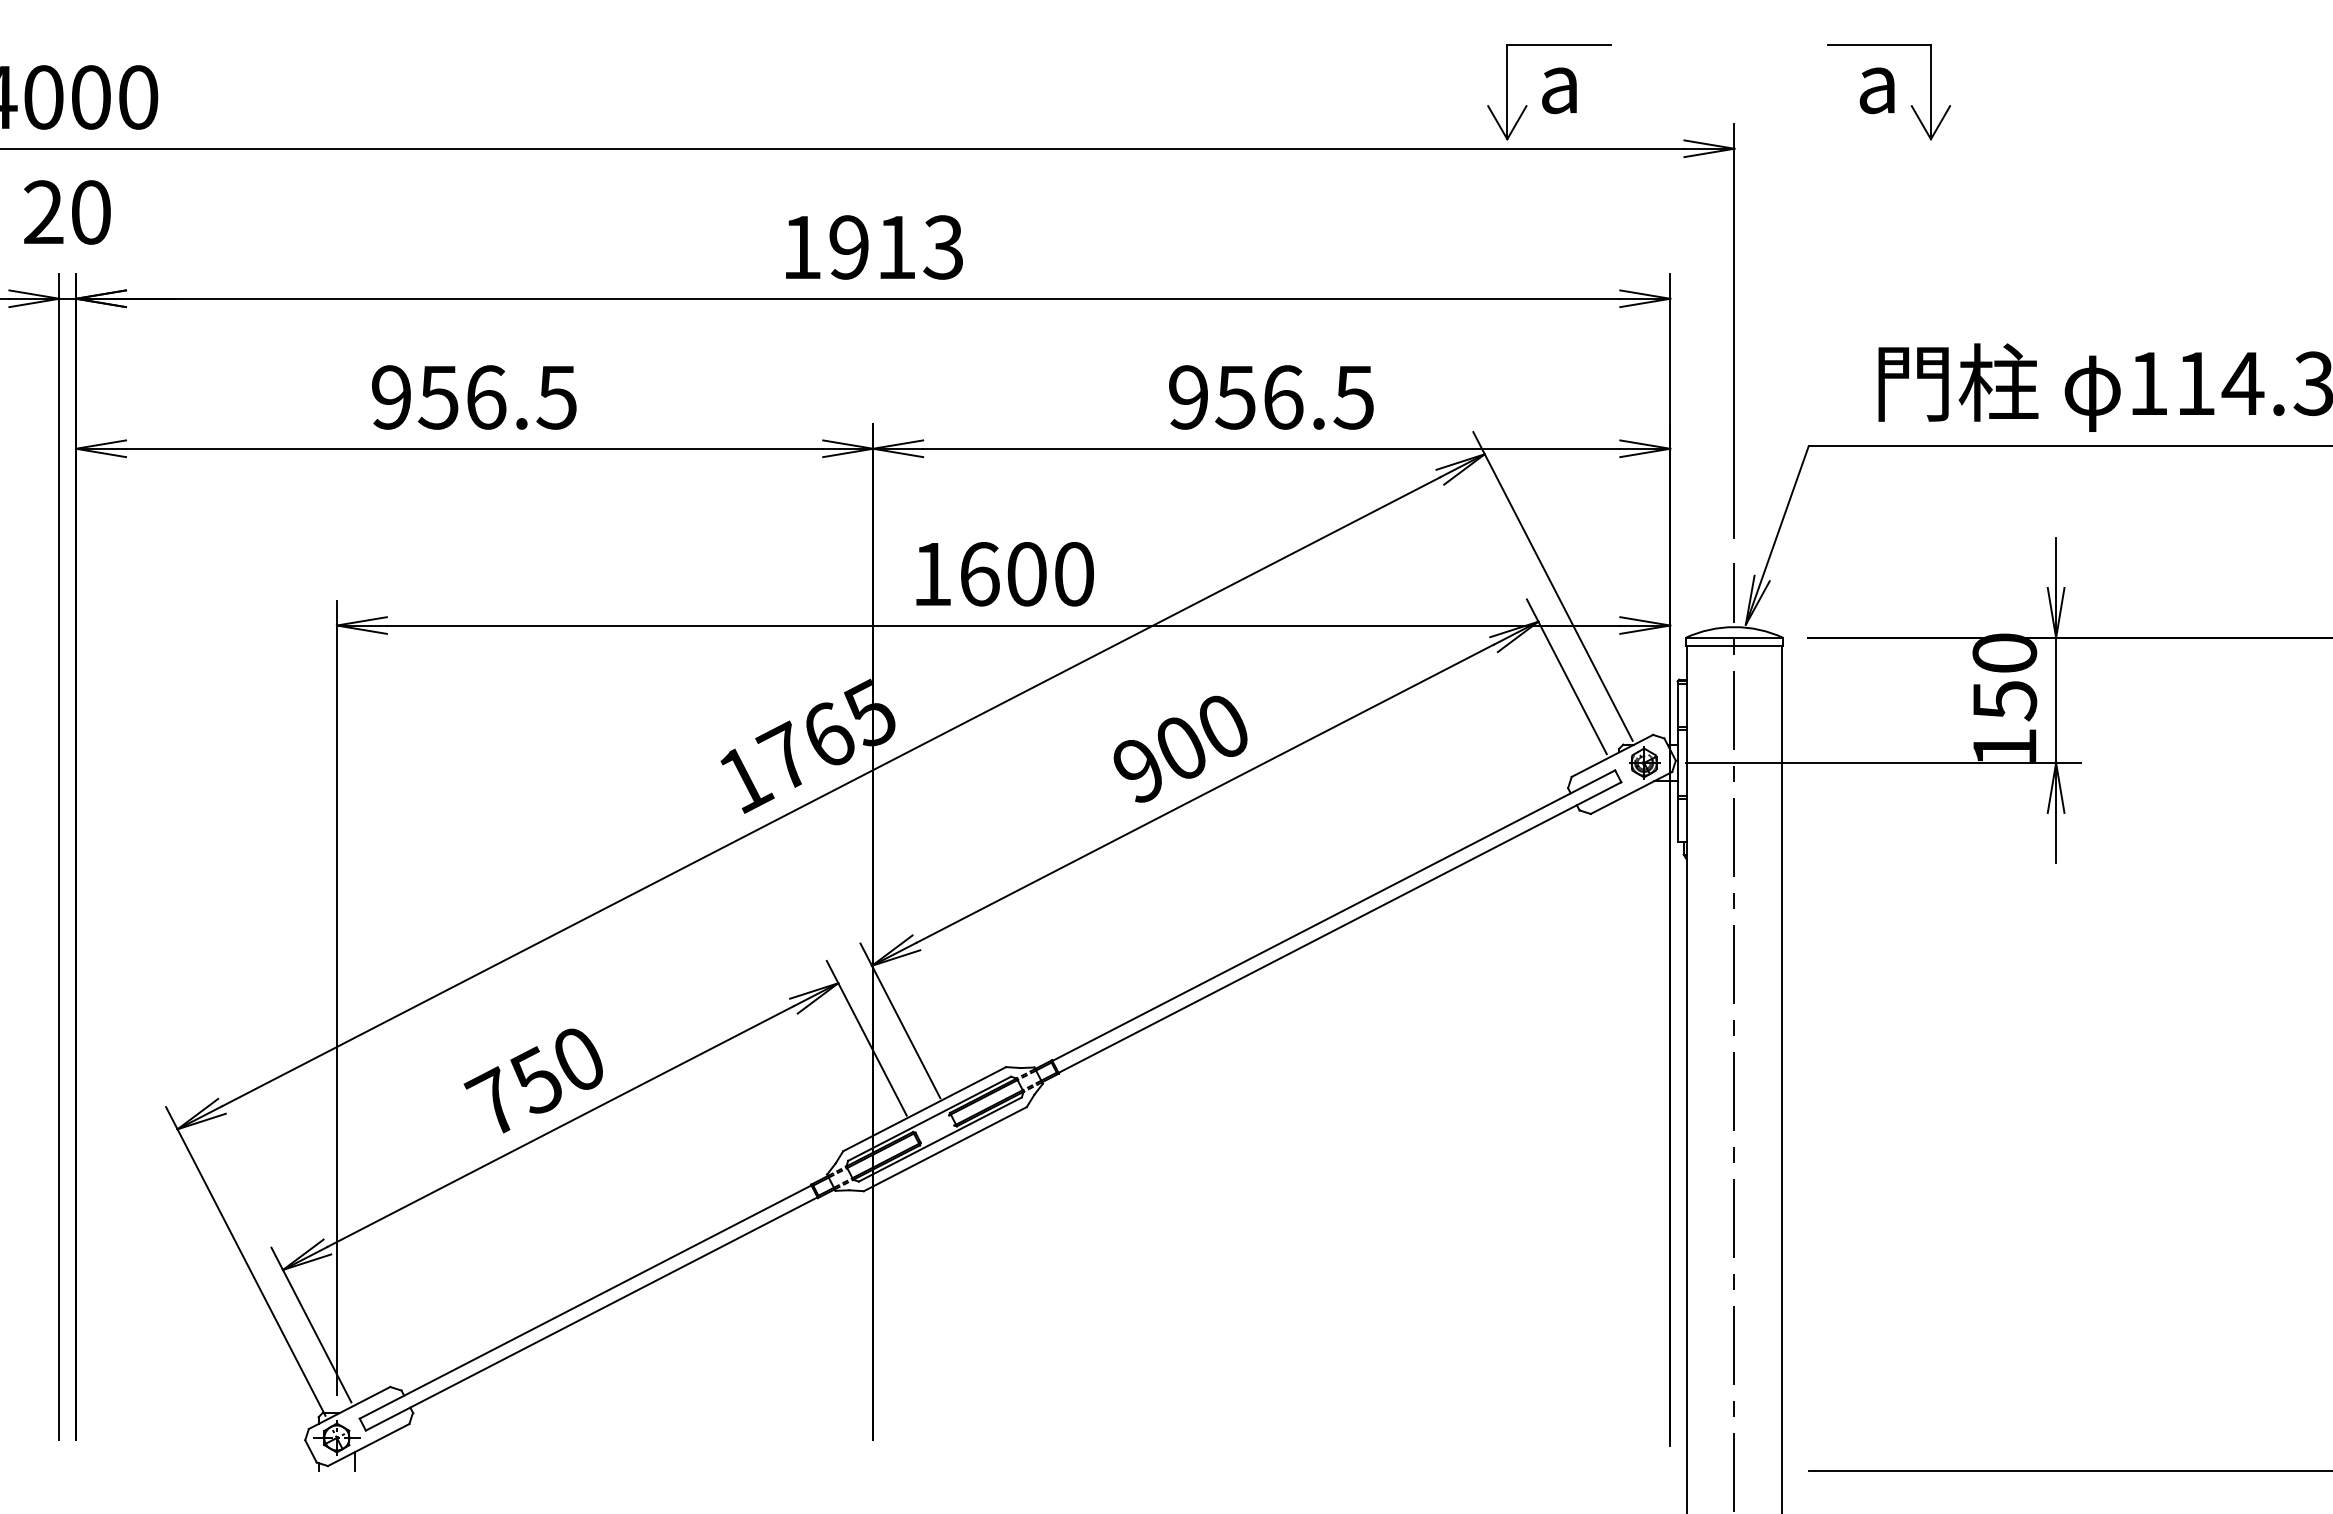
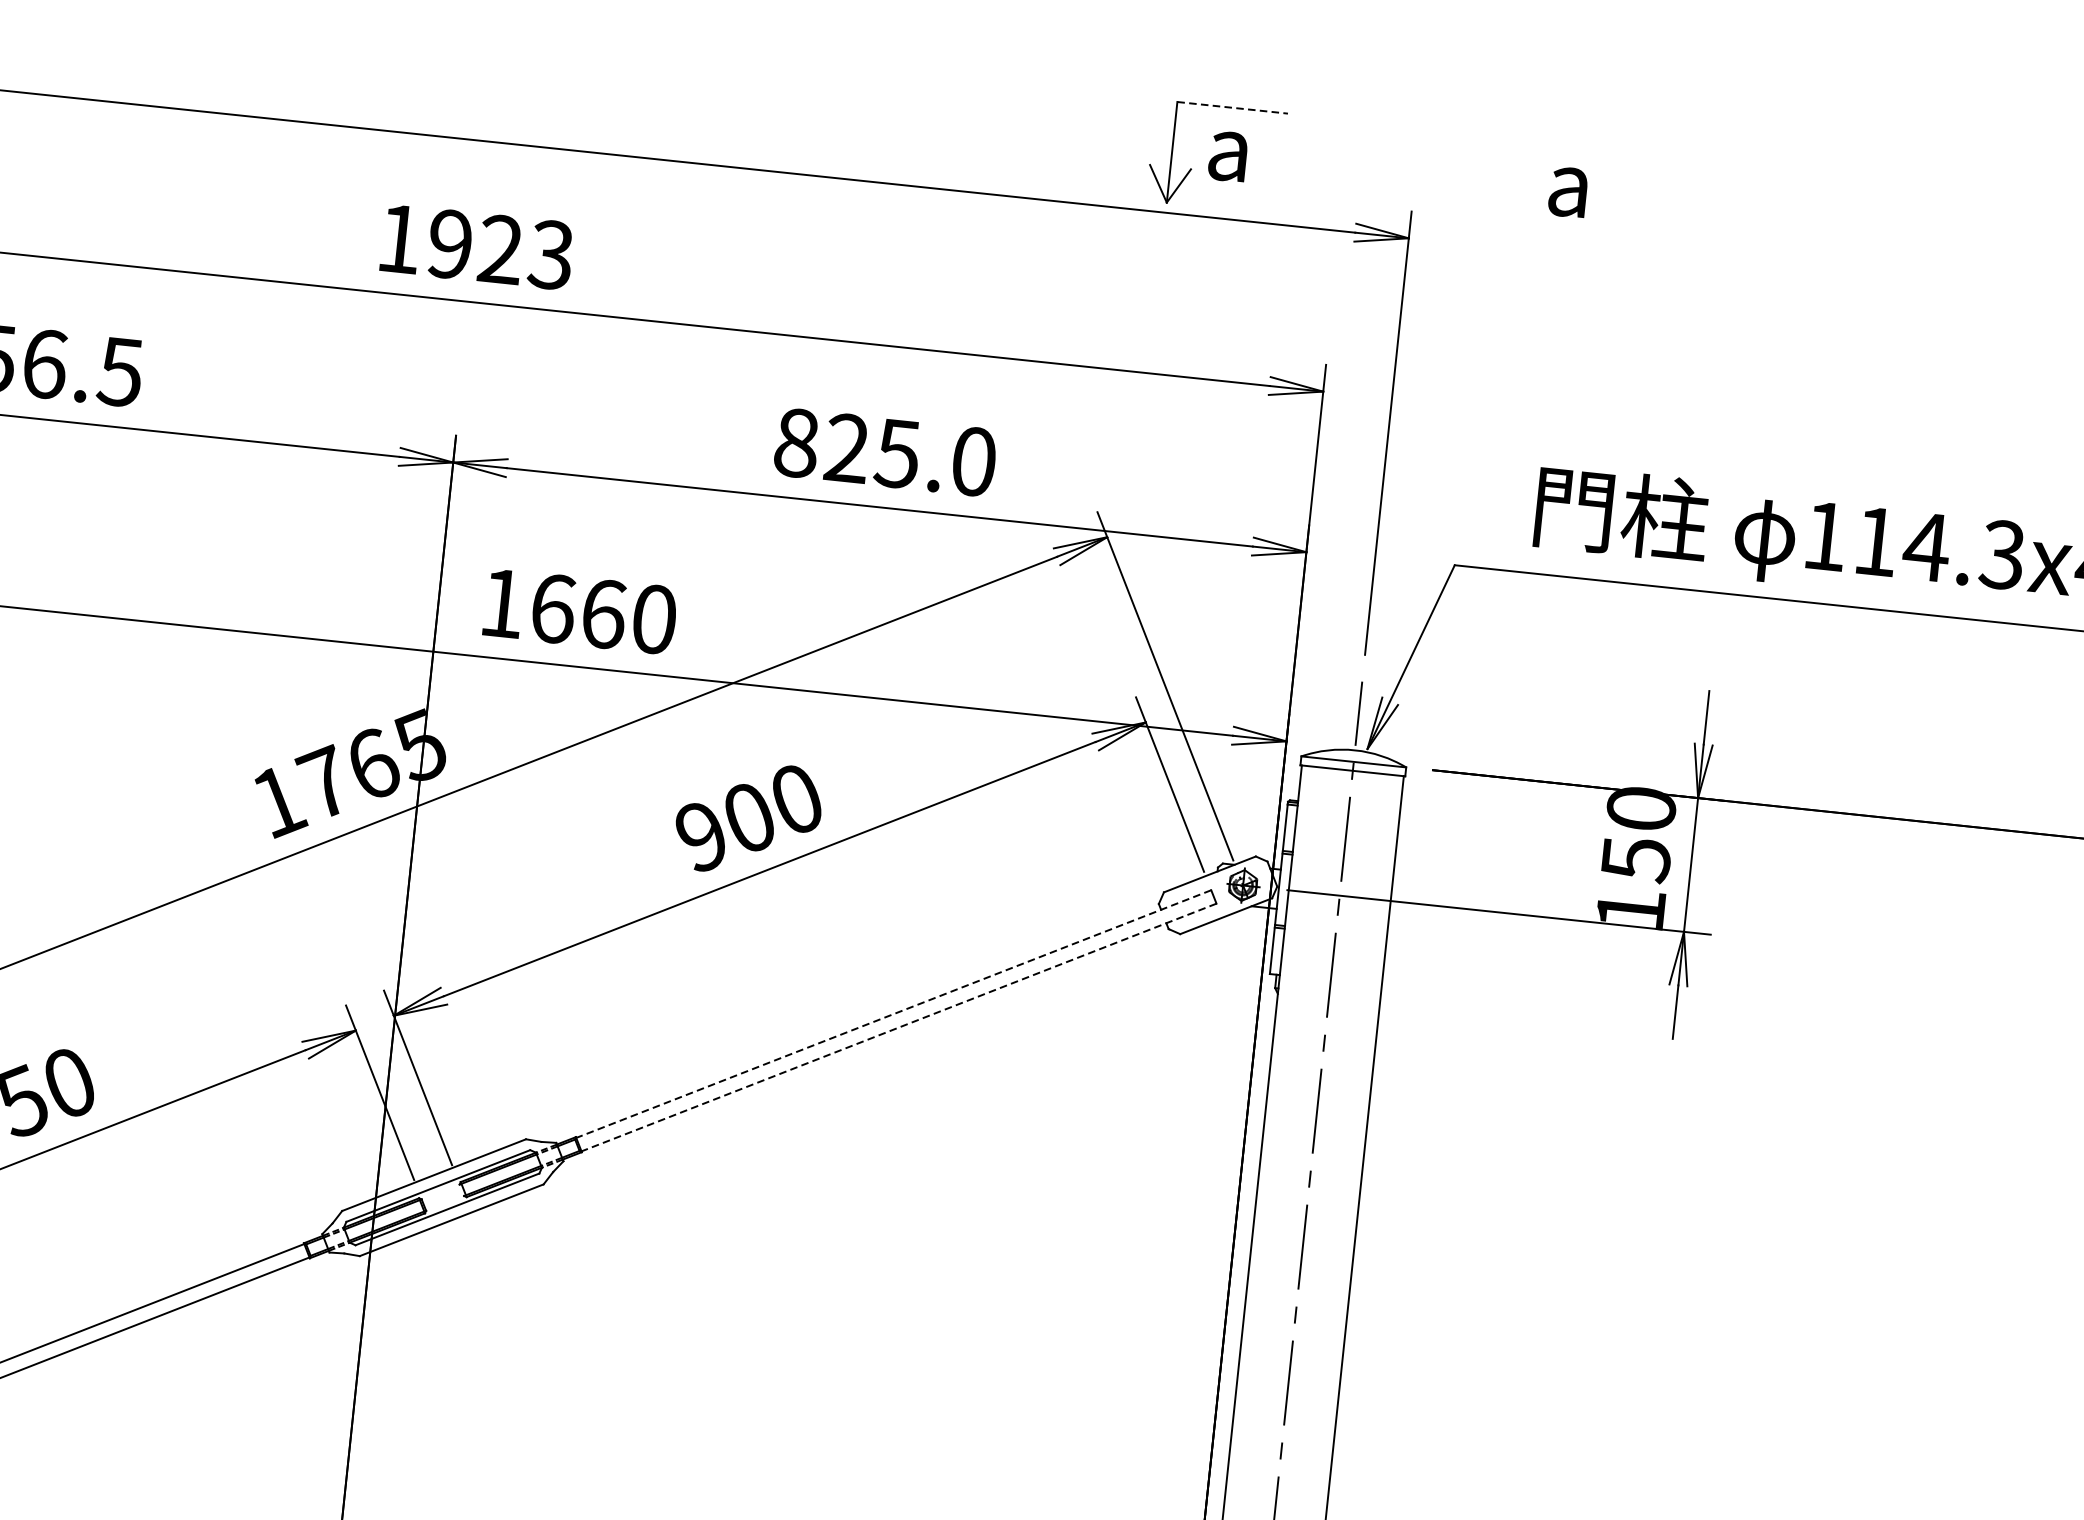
line: (1558, 45) -> (1232, 107), solid -> dashed
part: (1910, 105) -> (1602, 211), removed
text: (896, 246) -> (500, 248), 1913 -> 1923
text: (1271, 397) -> (885, 452), 956.5 -> 825.0
text: (1027, 574) -> (604, 614), 1600 -> 1660
line: (1333, 915) -> (893, 1013), solid -> dashed
line: (1339, 927) -> (898, 1027), solid -> dashed

